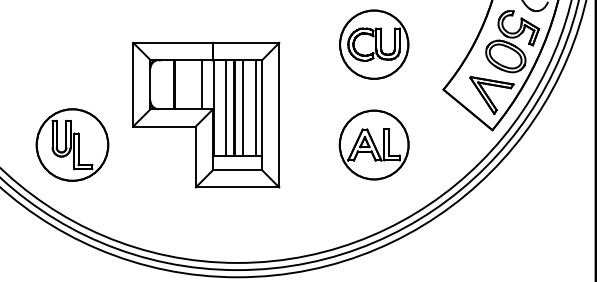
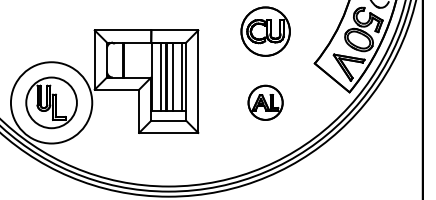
line: (201, 84) -> (143, 59), removed
circle: (72, 144) -> (51, 102), size x1.6
part: (373, 144) -> (265, 102), size x0.7

